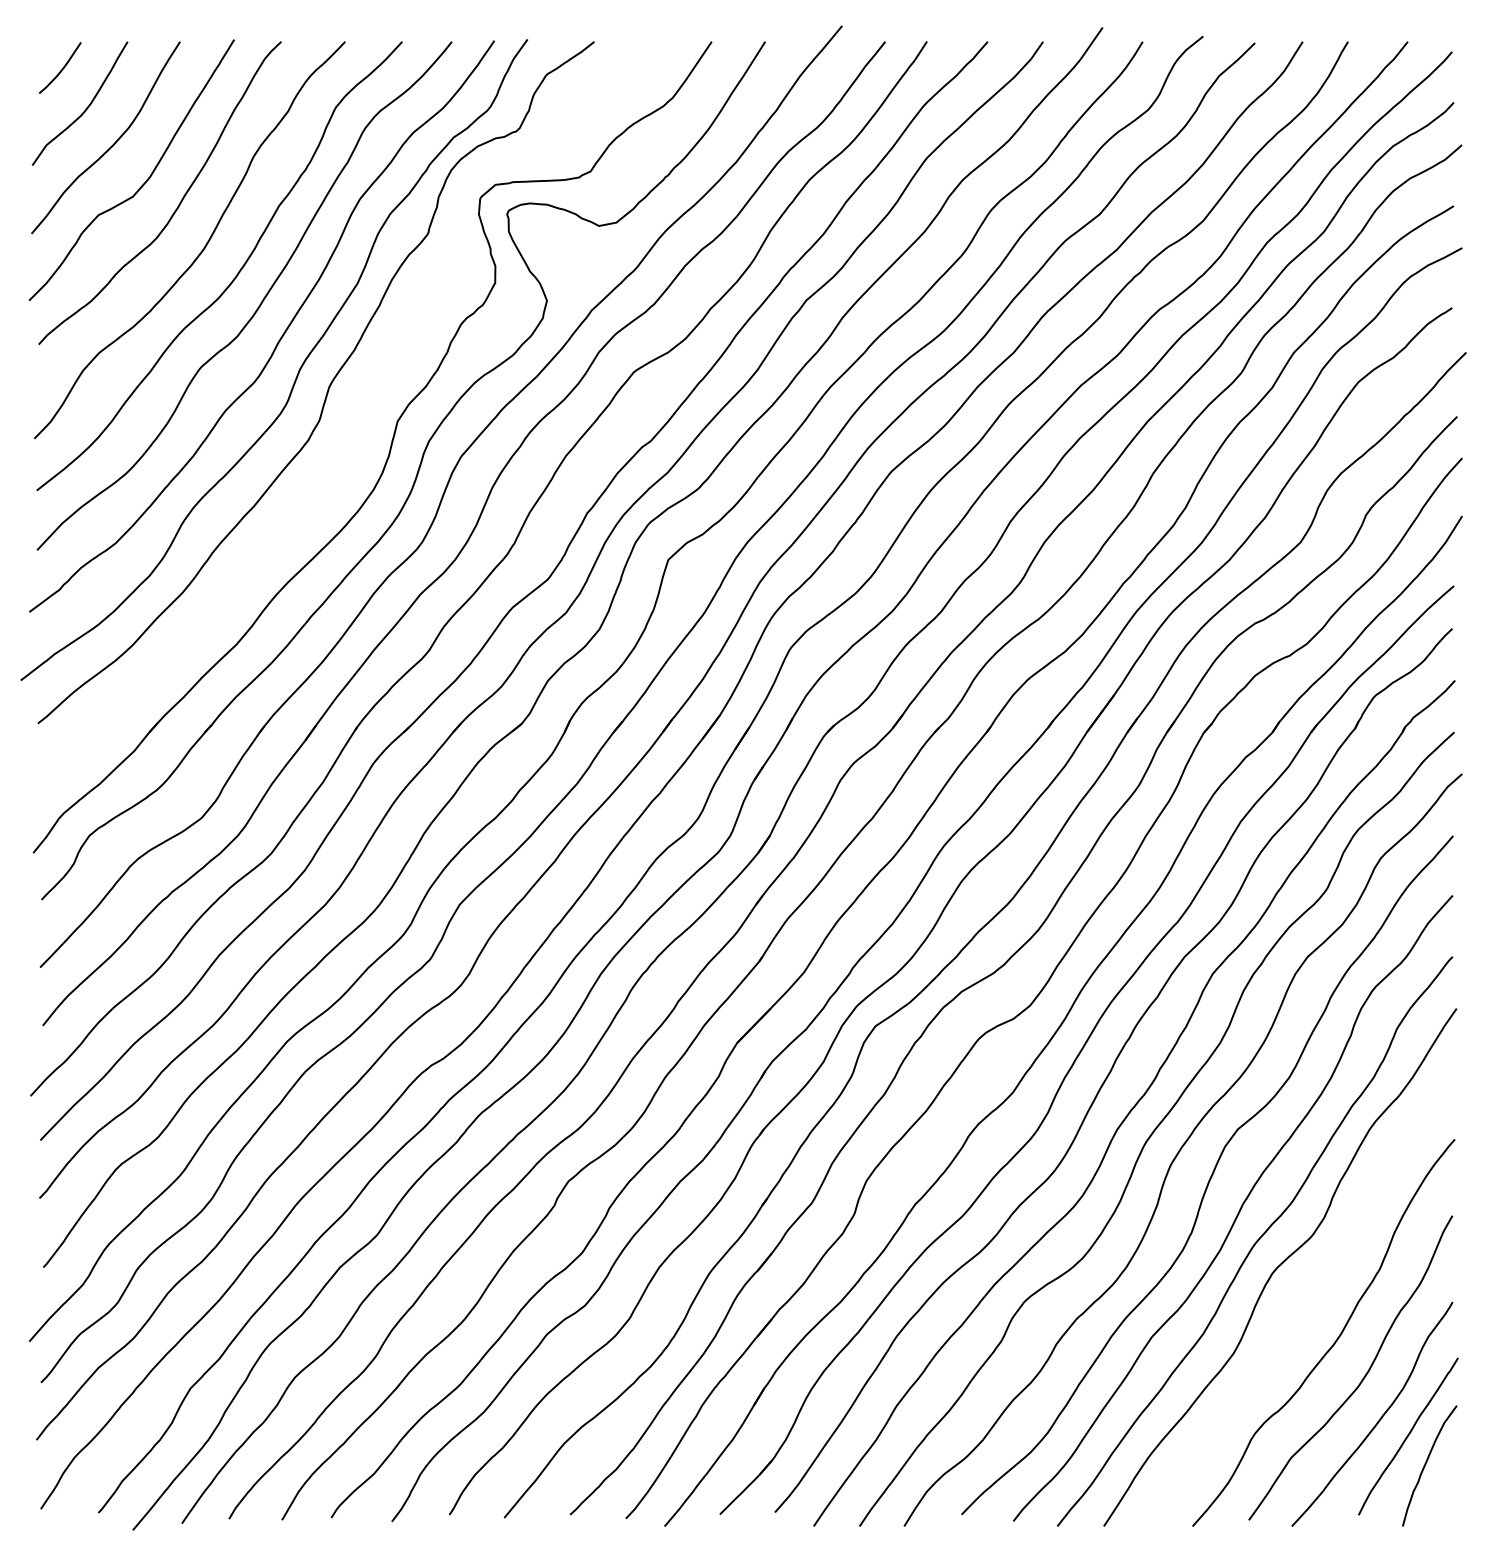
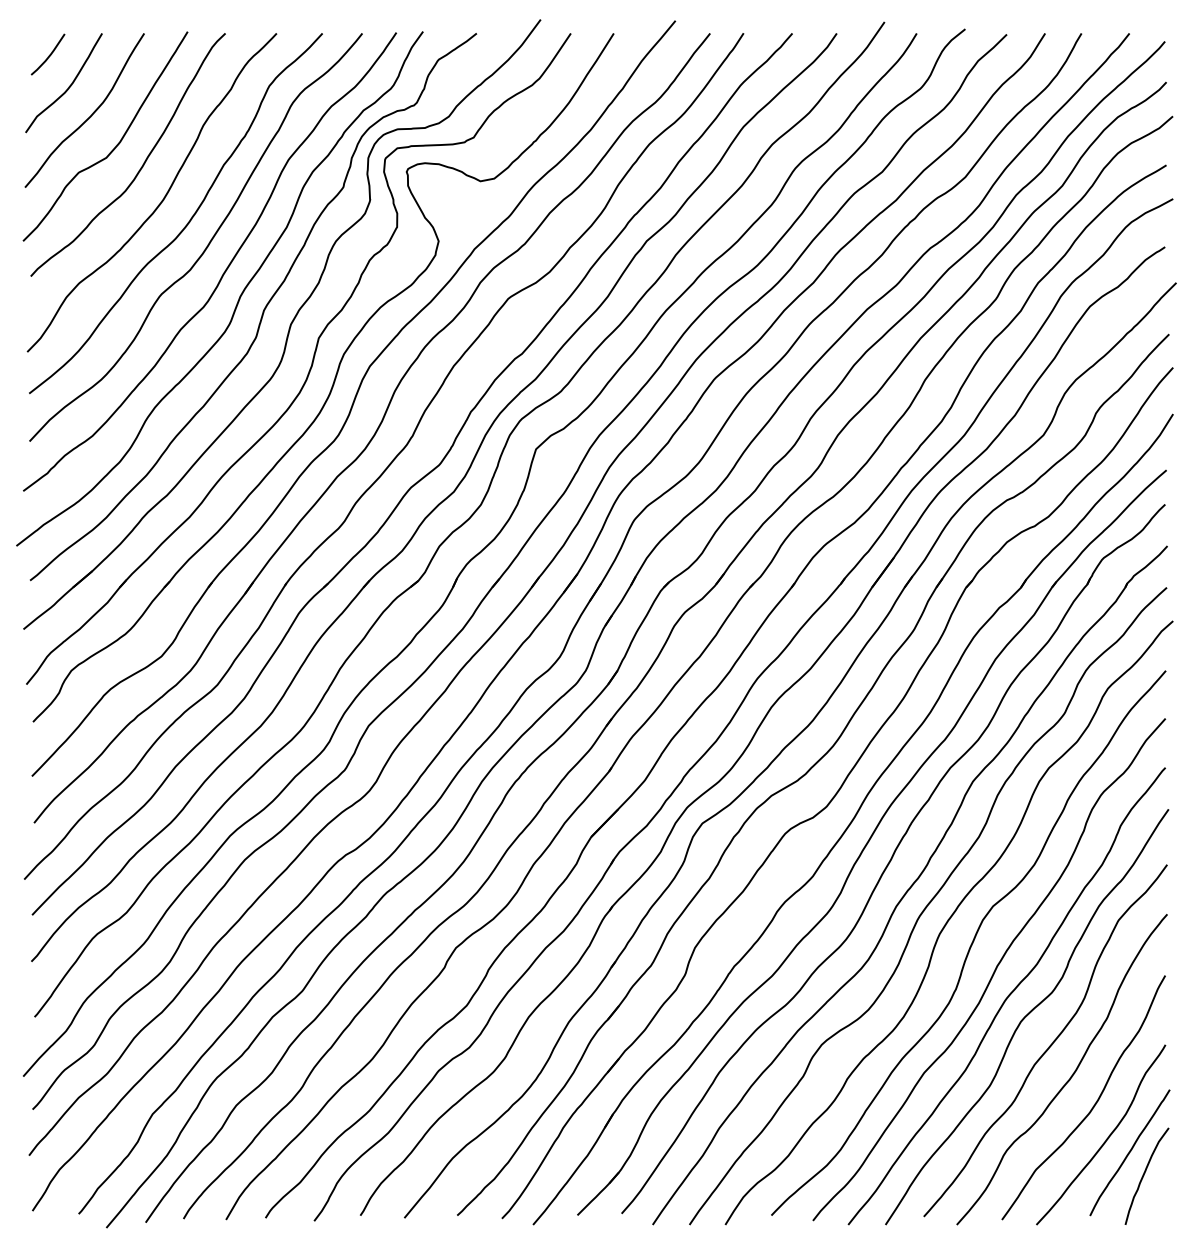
part: (360, 408) -> (289, 327), added
curve: (1309, 1301) -> (1050, 1044), added

